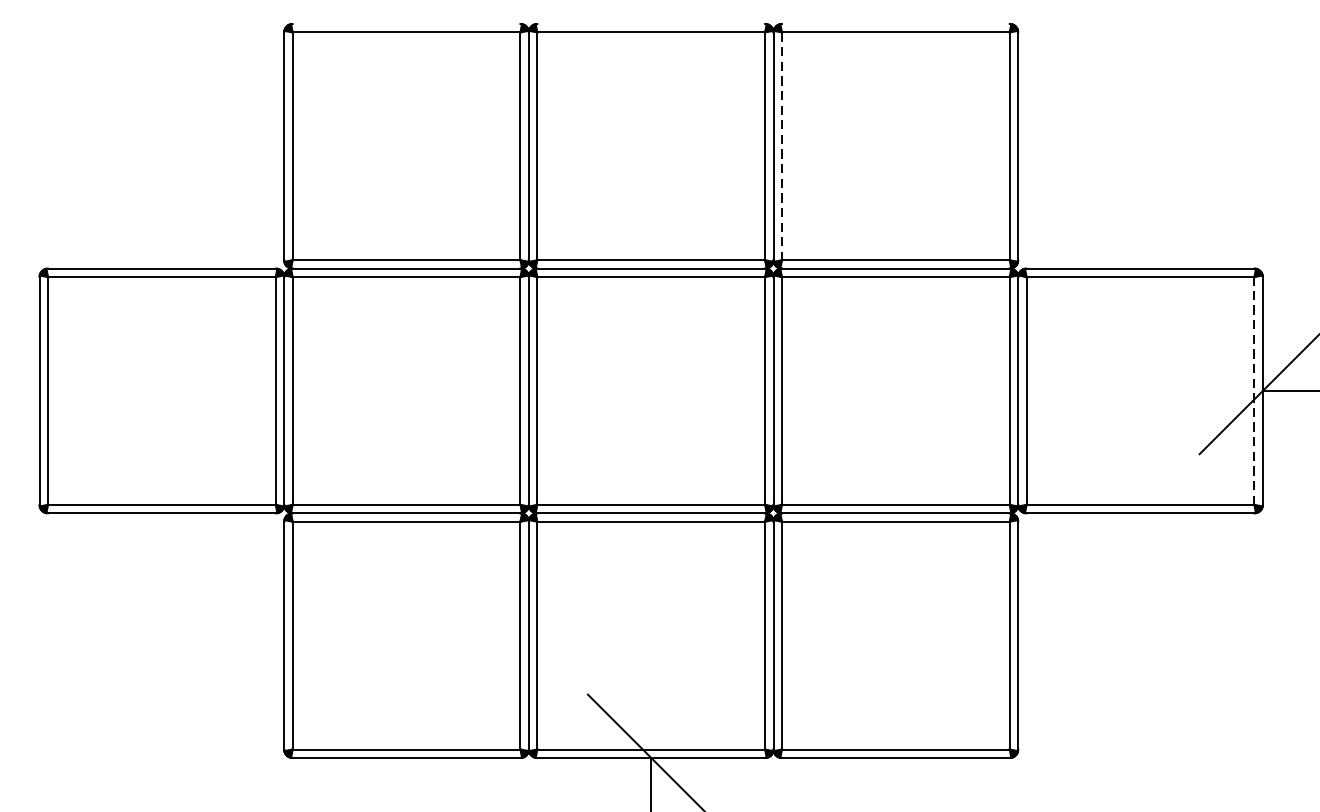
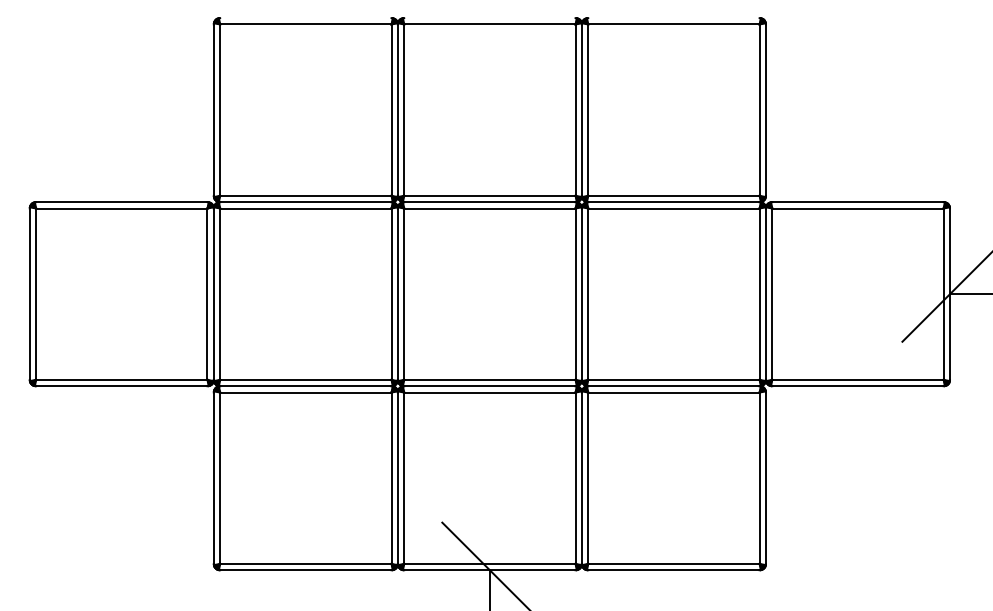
line: (782, 146) -> (588, 110), dashed -> solid
line: (1254, 391) -> (943, 294), dashed -> solid

